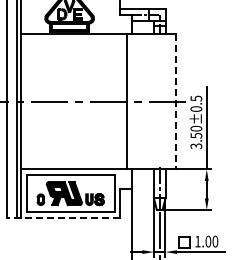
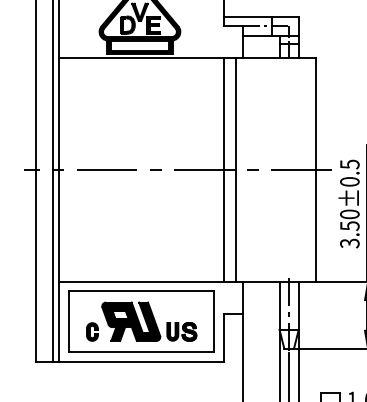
line: (120, 101) -> (224, 169), added
line: (175, 101) -> (315, 169), dashed -> solid
line: (63, 217) -> (129, 361), dashed -> solid

